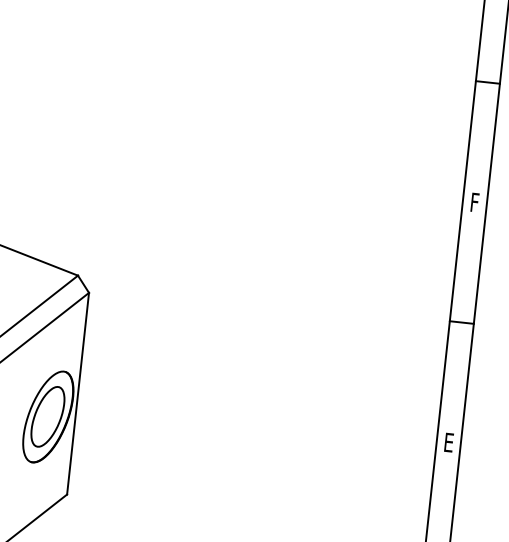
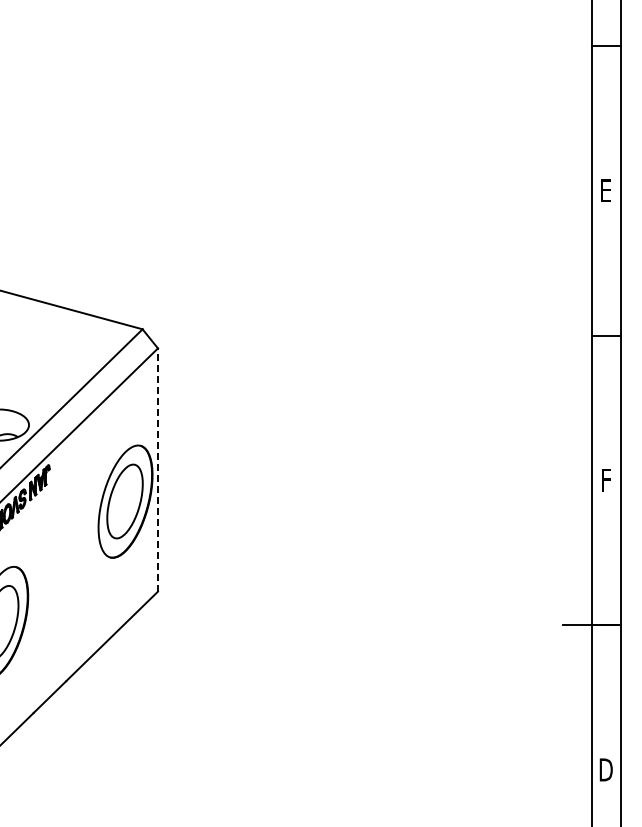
text: (474, 202) -> (605, 190), F -> E
line: (77, 394) -> (157, 470), solid -> dashed
text: (448, 451) -> (607, 490), E -> F

